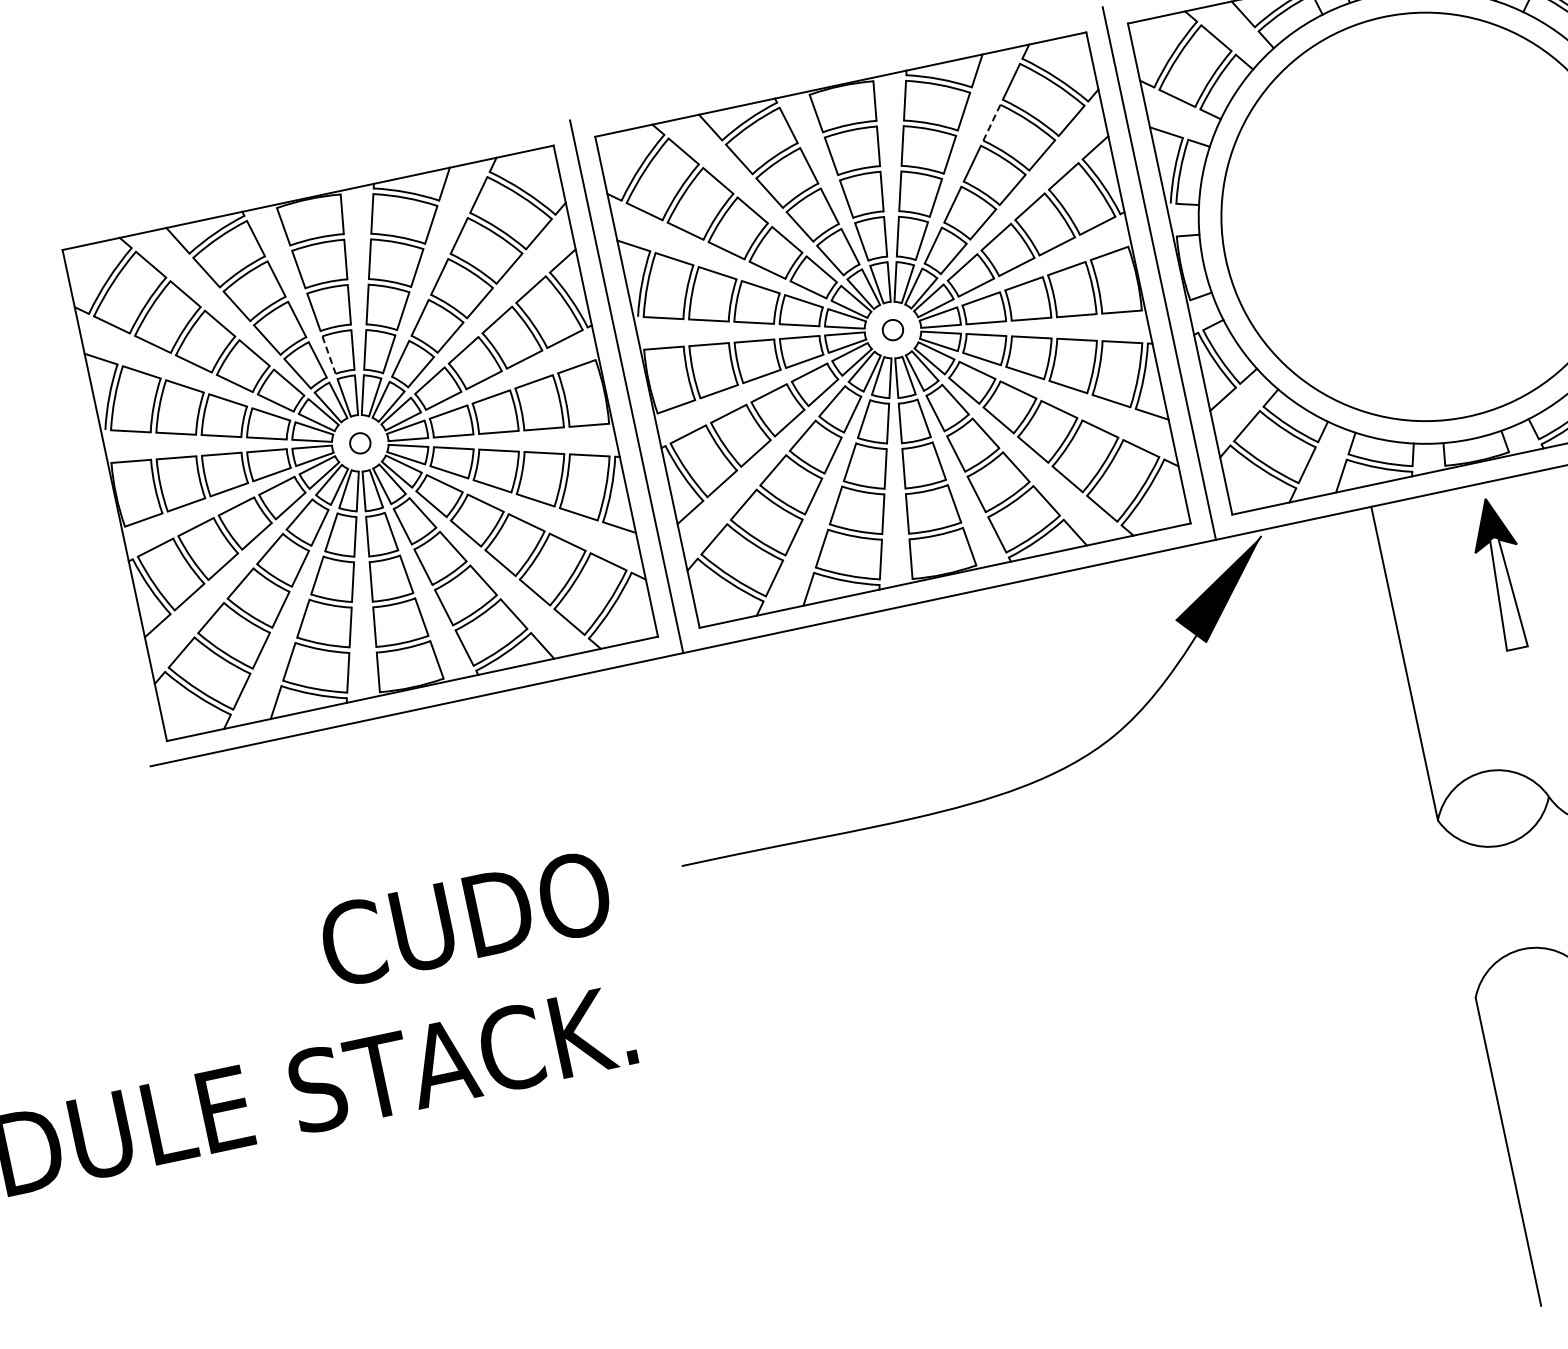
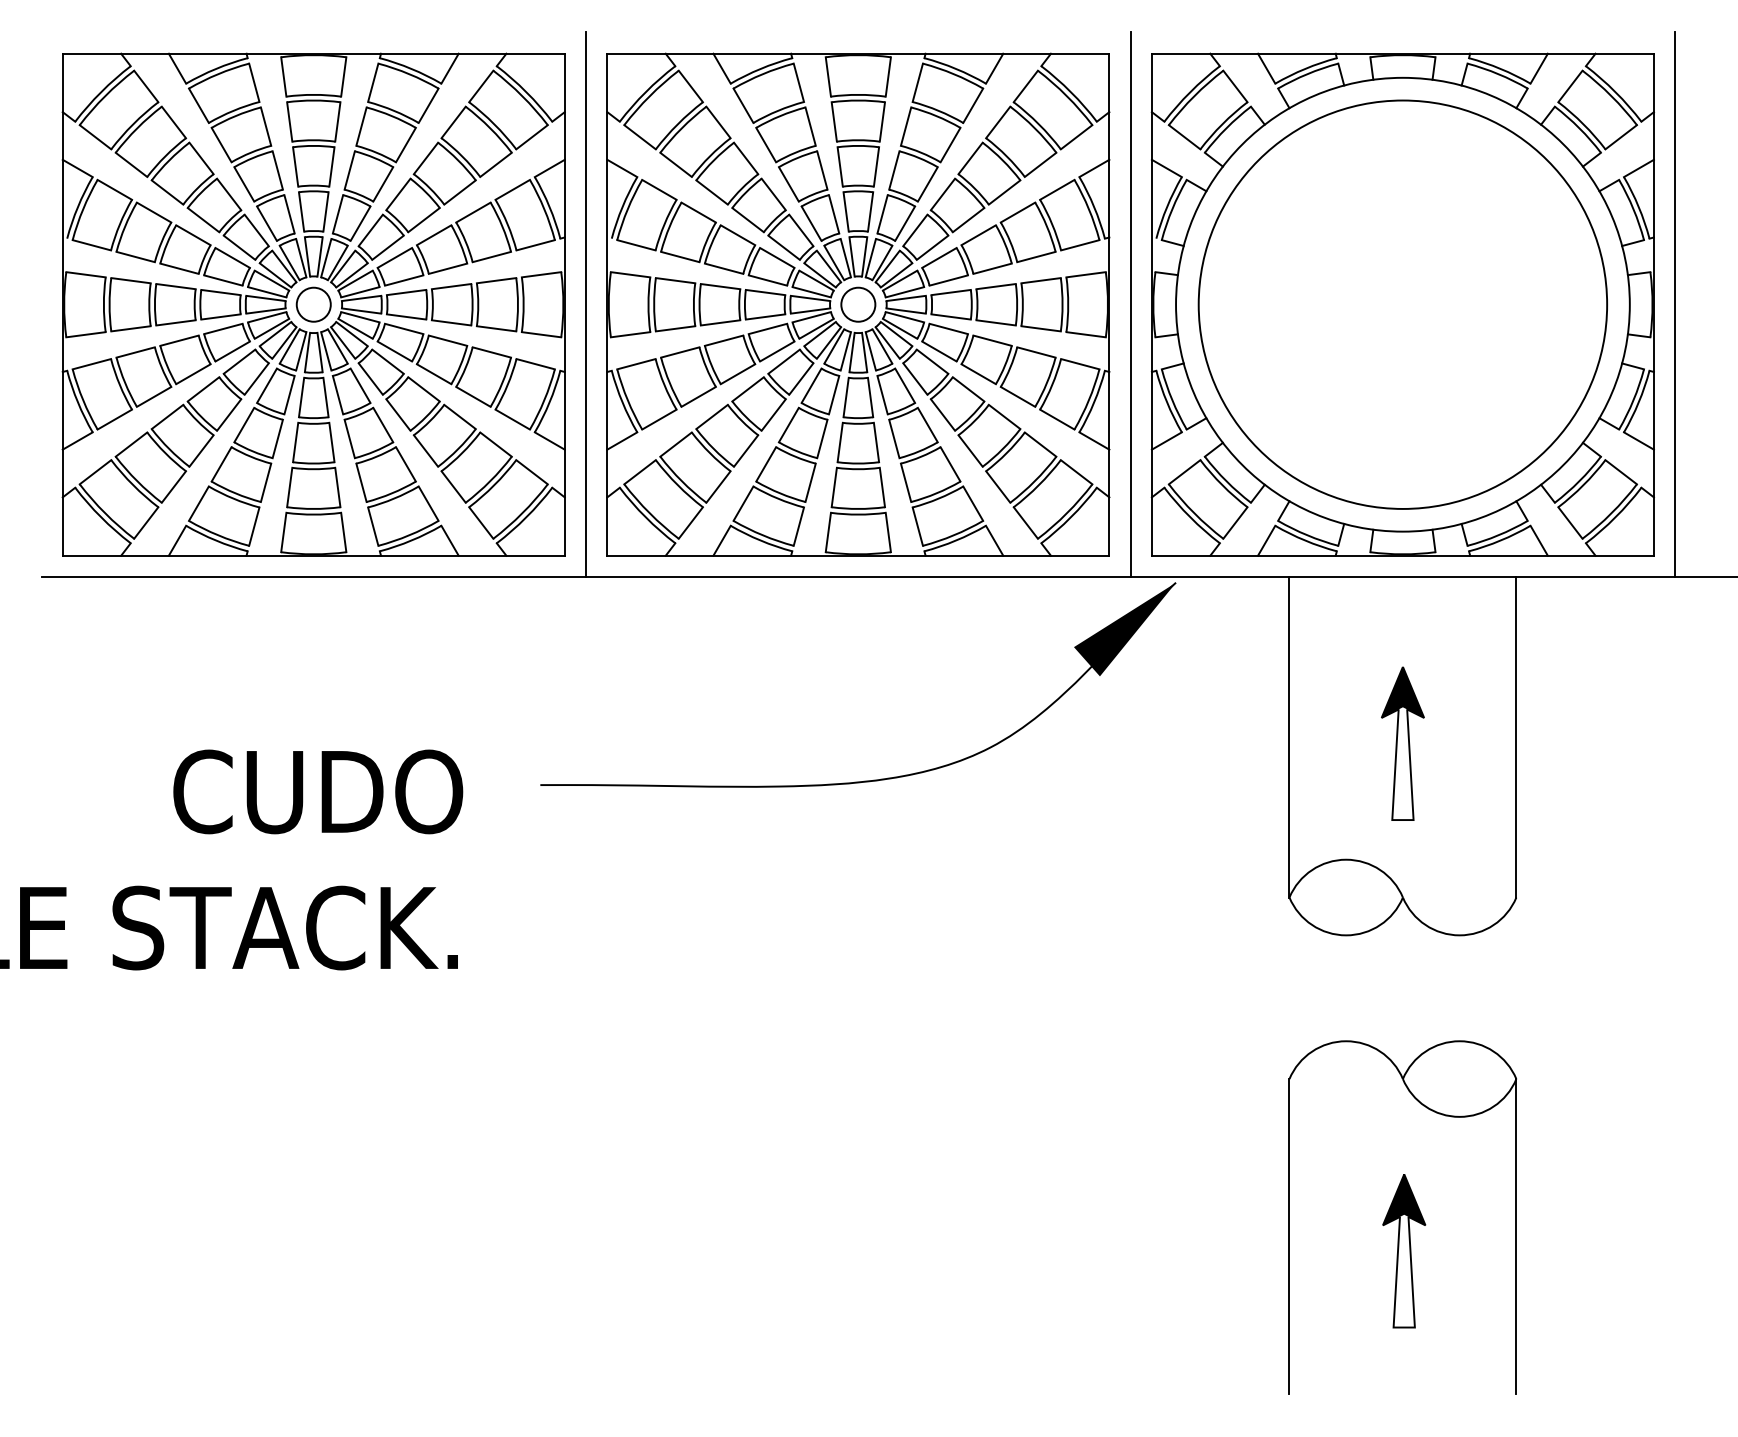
line: (992, 122) -> (998, 122), dashed -> solid
circle: (893, 329) -> (858, 304), size x1.67
line: (328, 354) -> (301, 211), dashed -> solid
circle: (359, 443) -> (313, 304), size x1.67
part: (1501, 573) -> (1402, 743), moved

